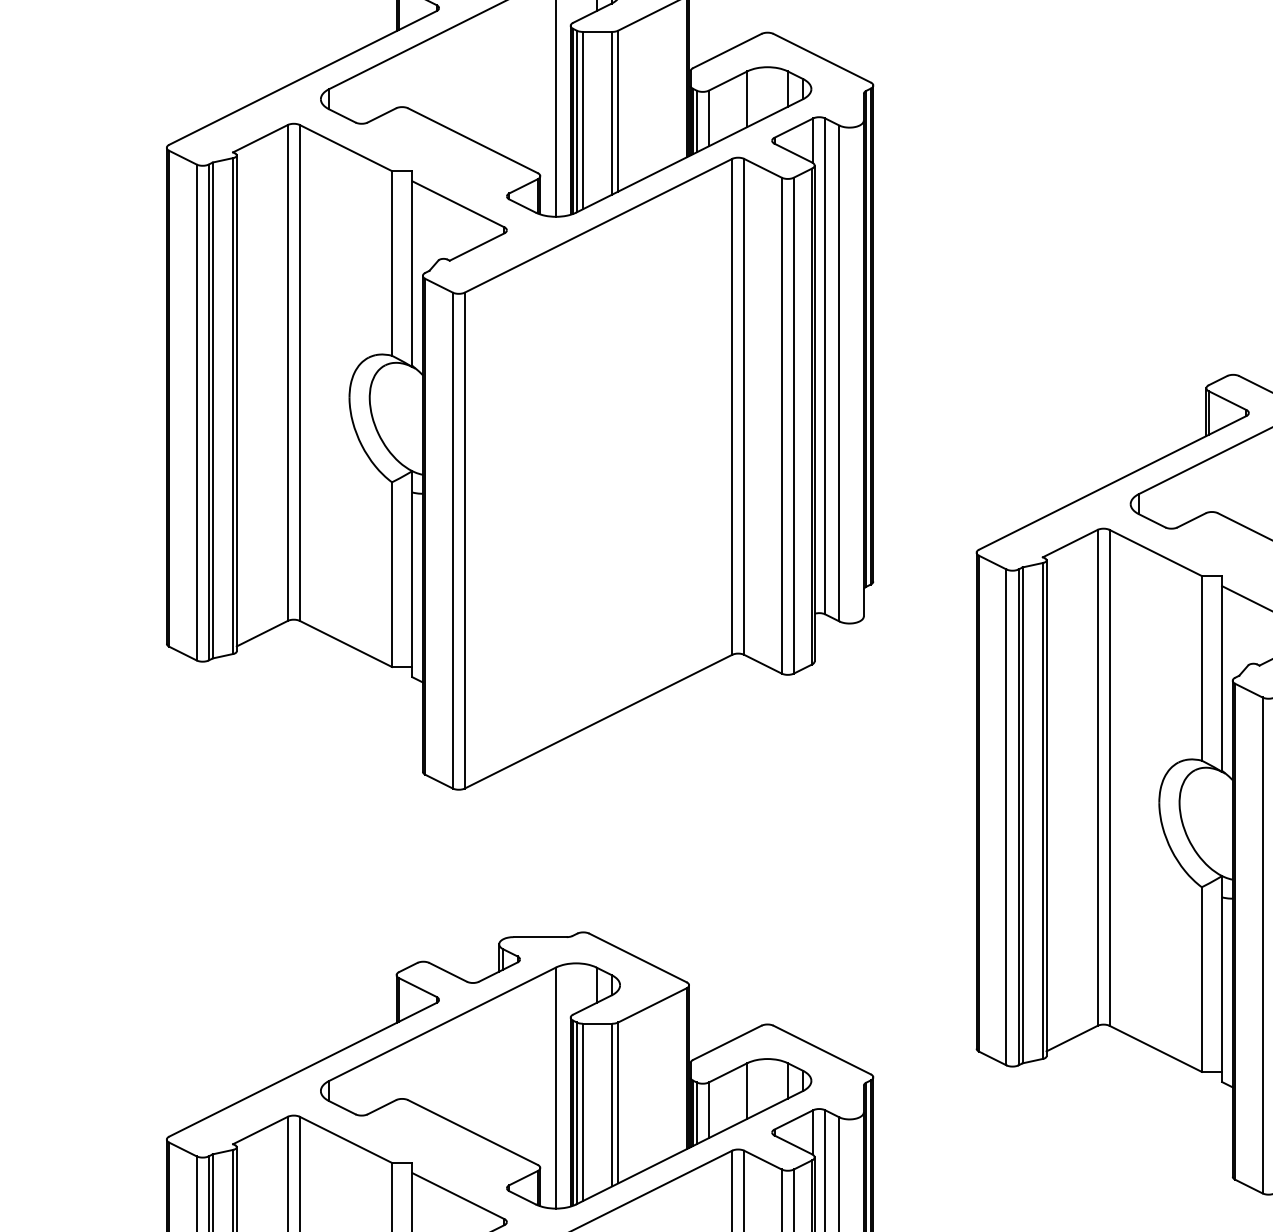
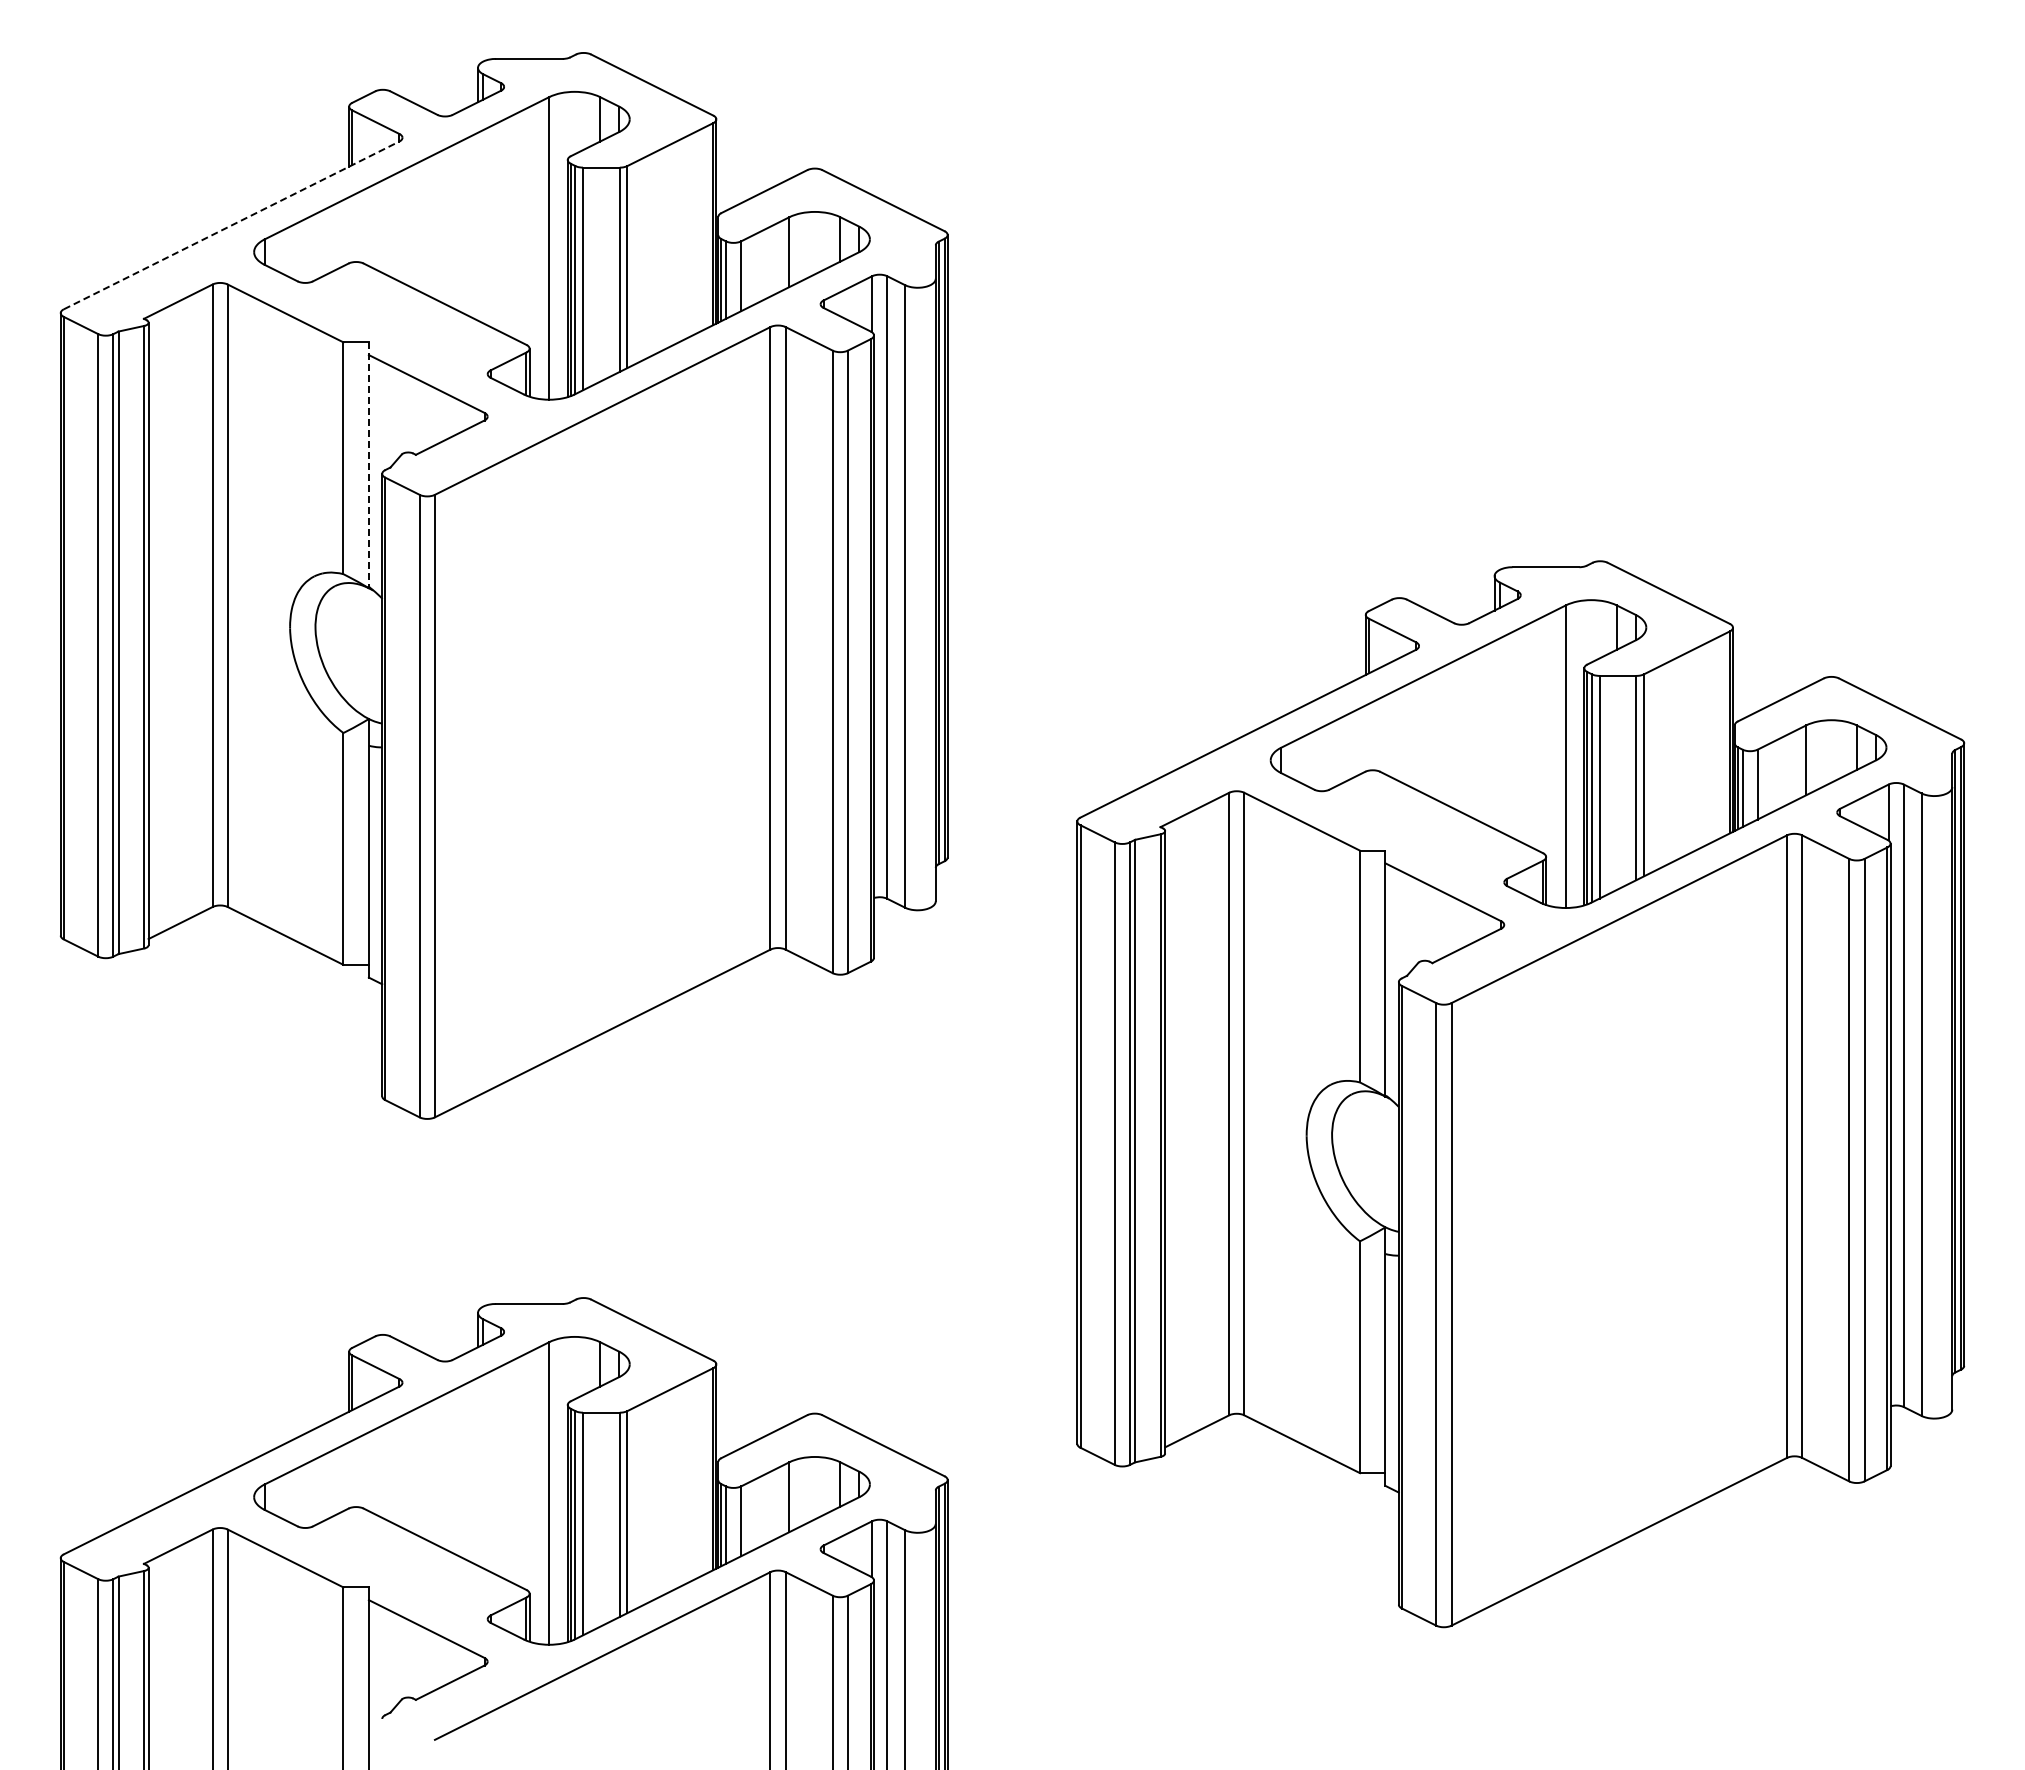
line: (302, 78) -> (231, 225), solid -> dashed
line: (411, 269) -> (368, 465), solid -> dashed

